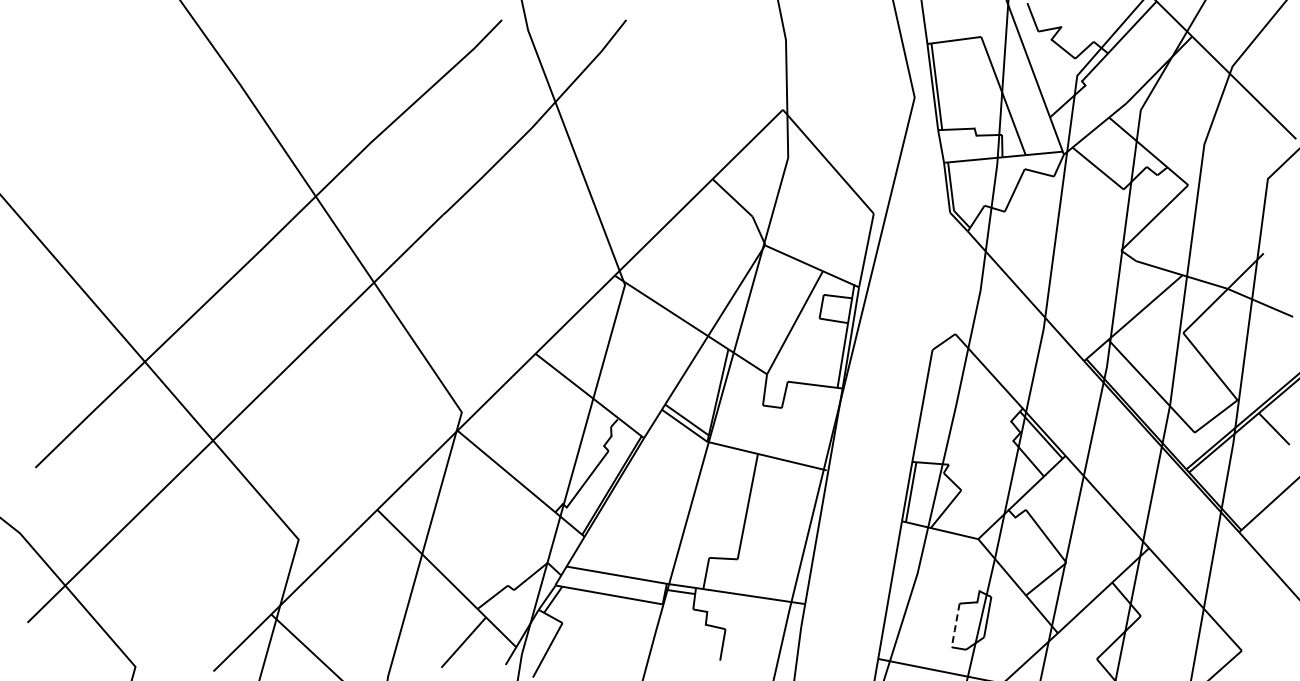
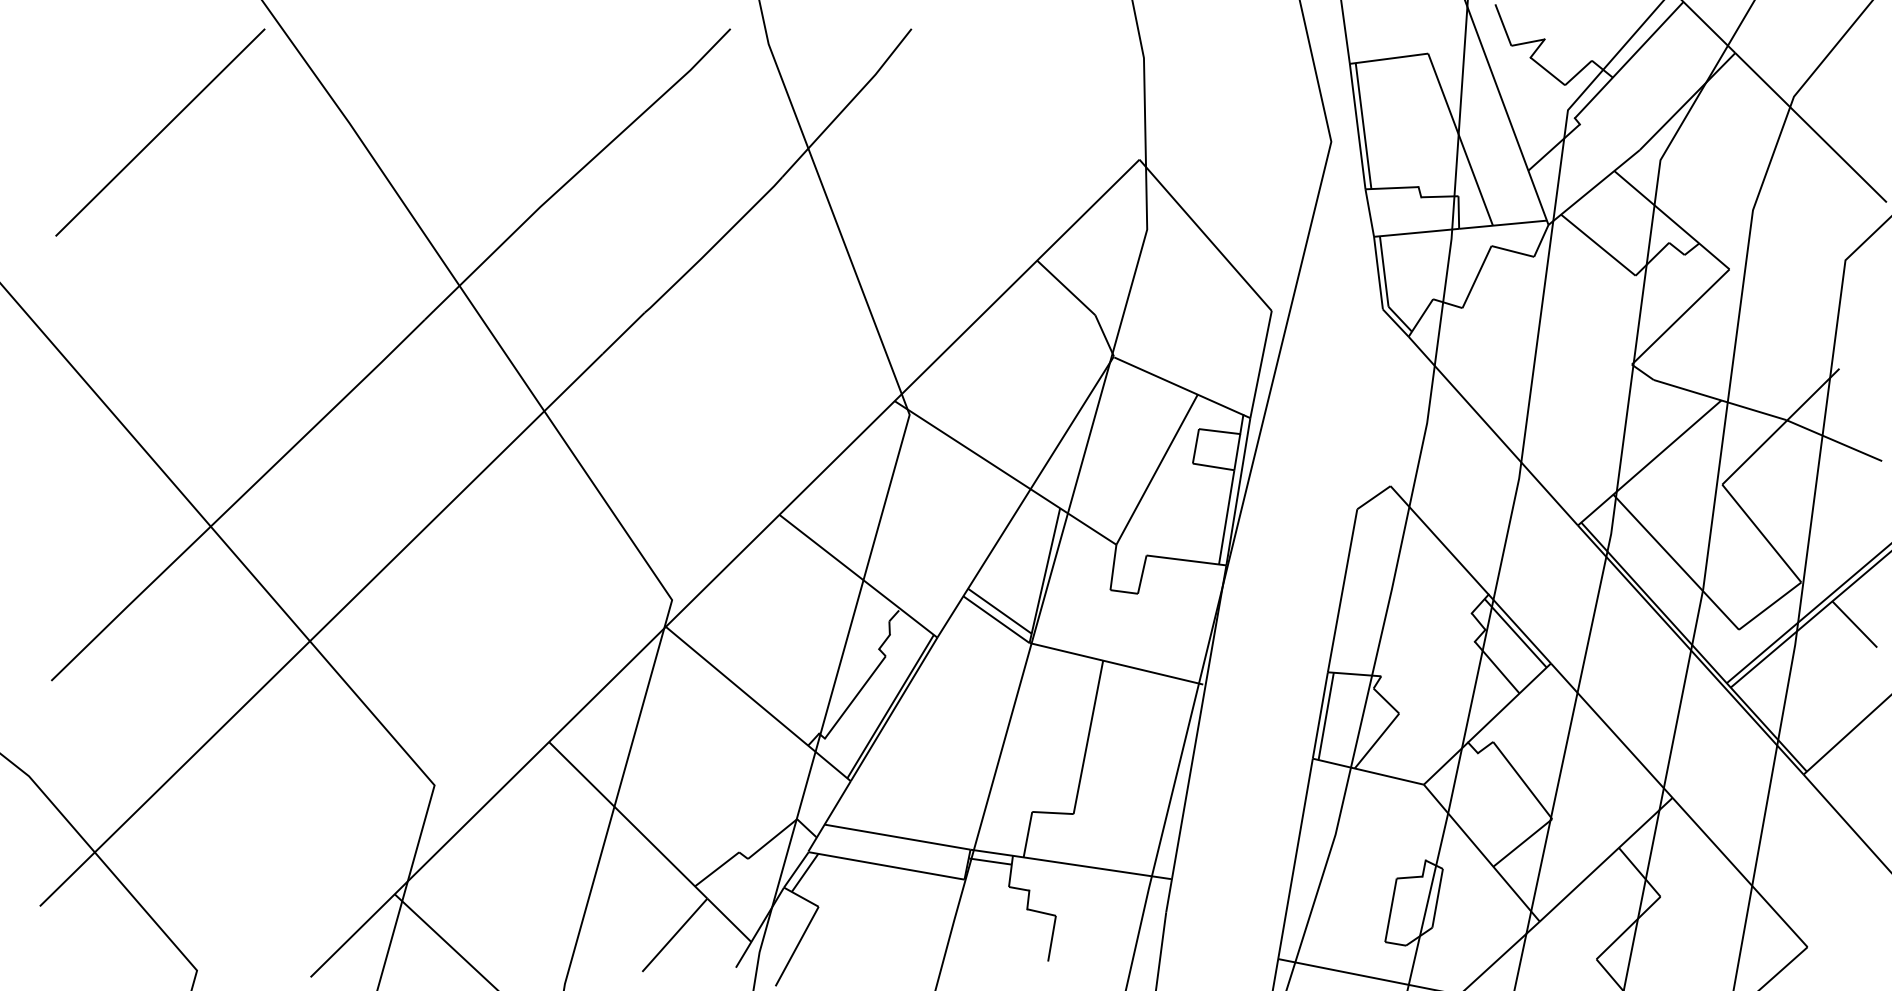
line: (110, 90) -> (160, 131), added
line: (955, 625) -> (1390, 910), dashed -> solid

